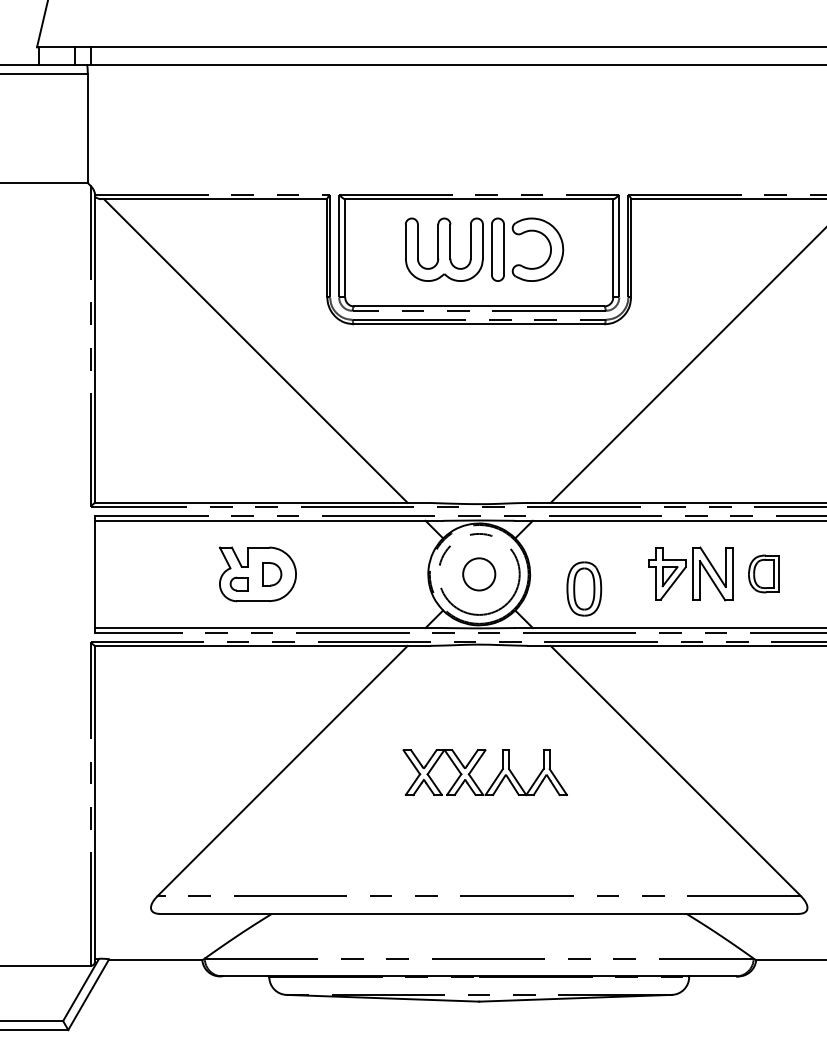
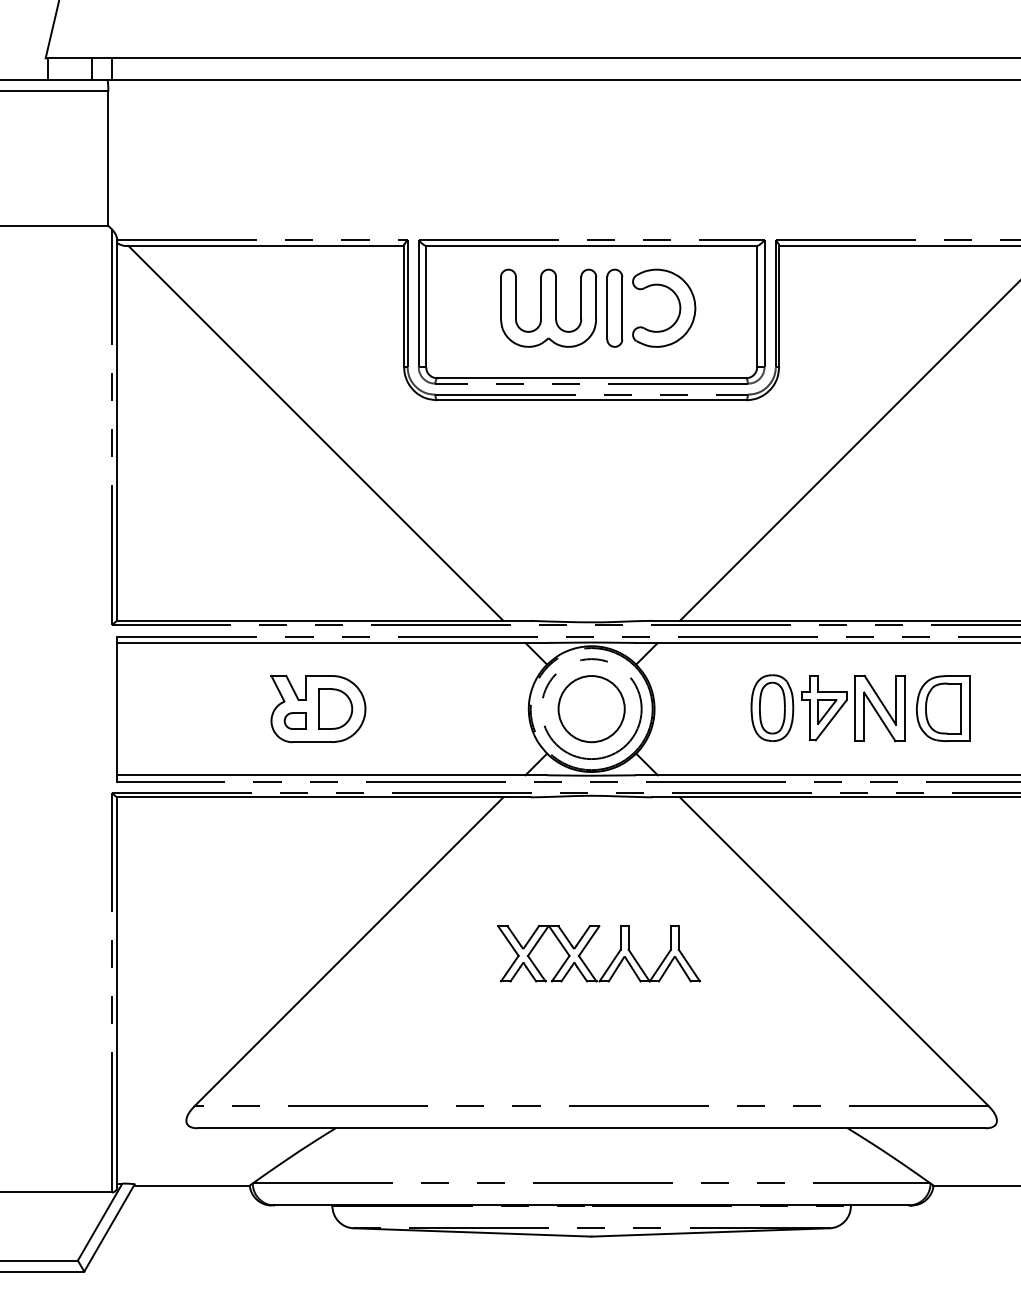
part: (271, 573) -> (335, 708), size x1.43
part: (763, 573) -> (942, 708), size x1.43
circle: (479, 574) -> (591, 709), size x1.67
part: (584, 588) -> (772, 707), moved

